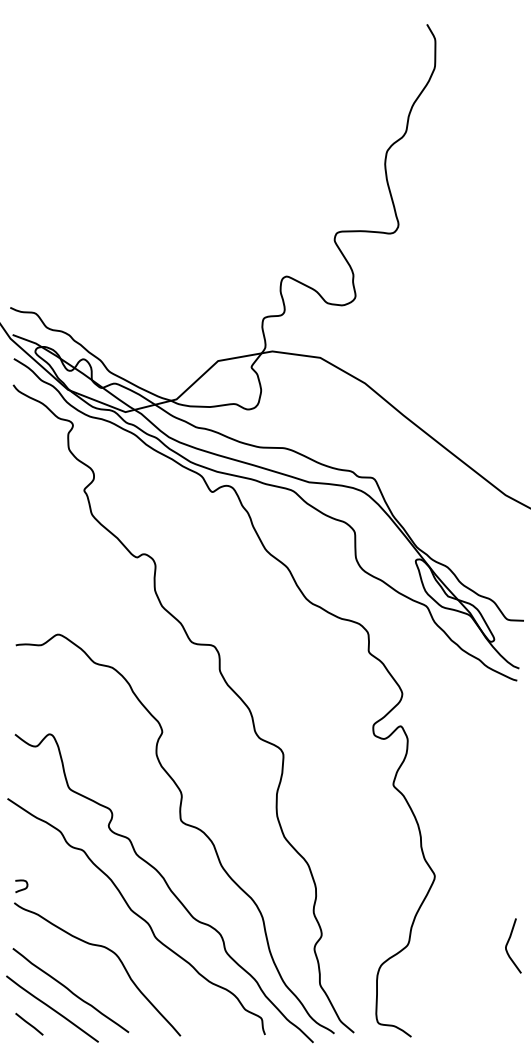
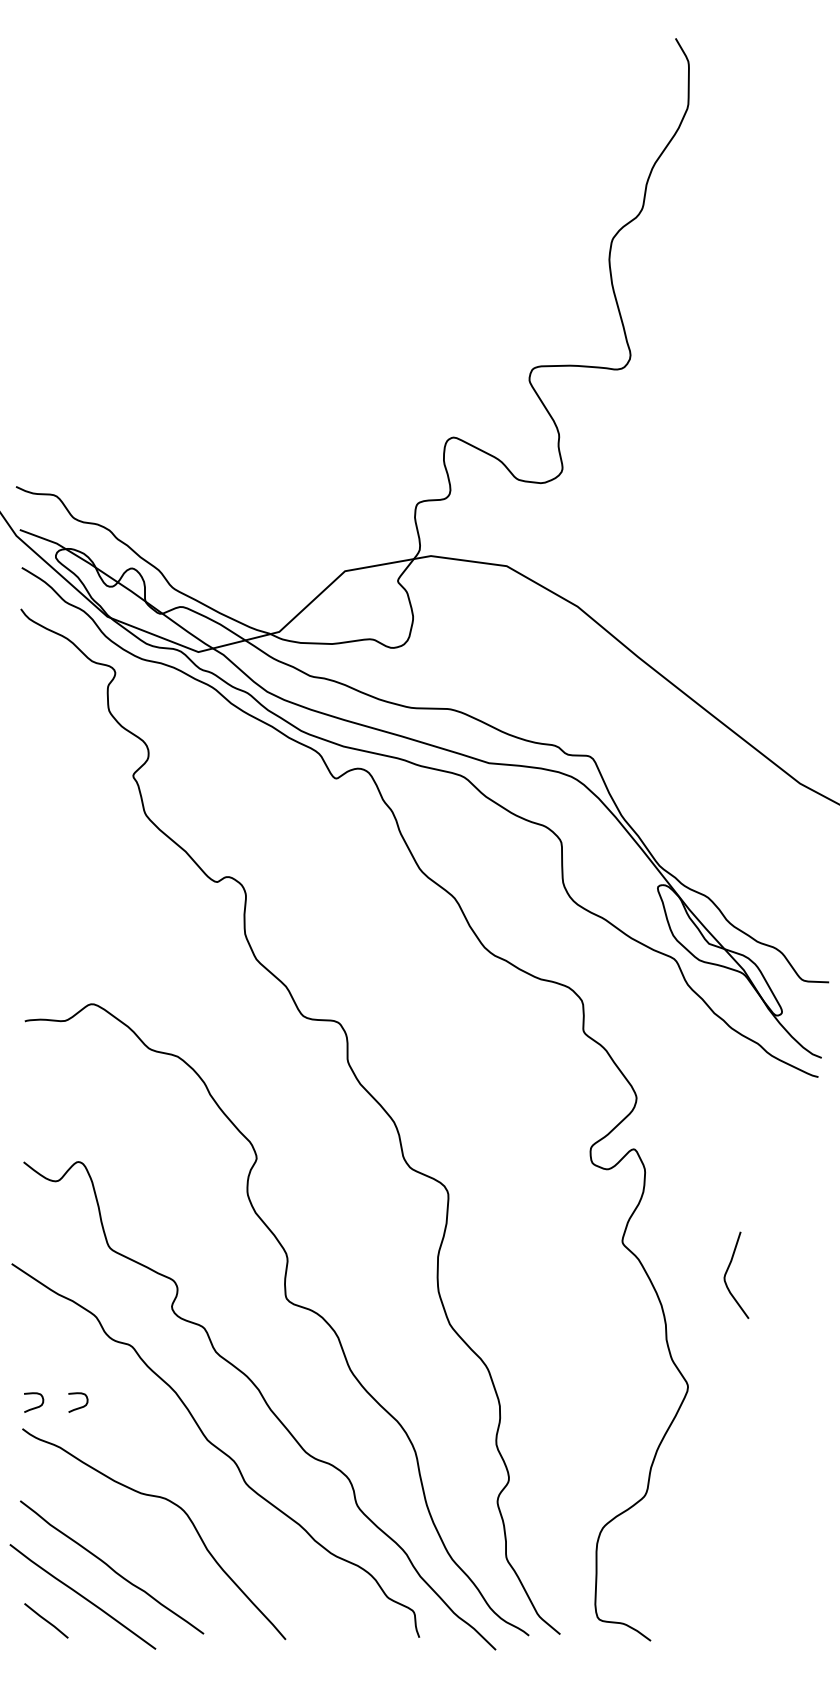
curve: (50, 888) -> (79, 1405), added
curve: (508, 943) -> (728, 1271), moved

